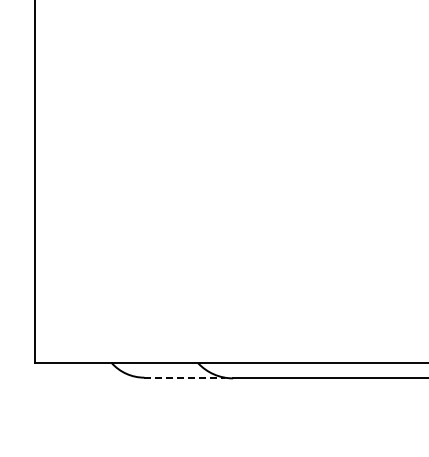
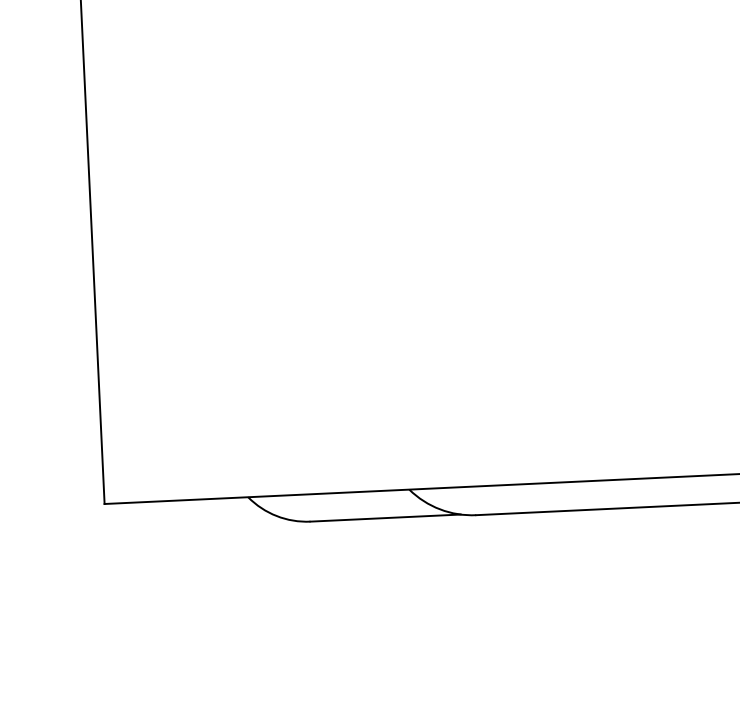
line: (185, 377) -> (387, 517), dashed -> solid

